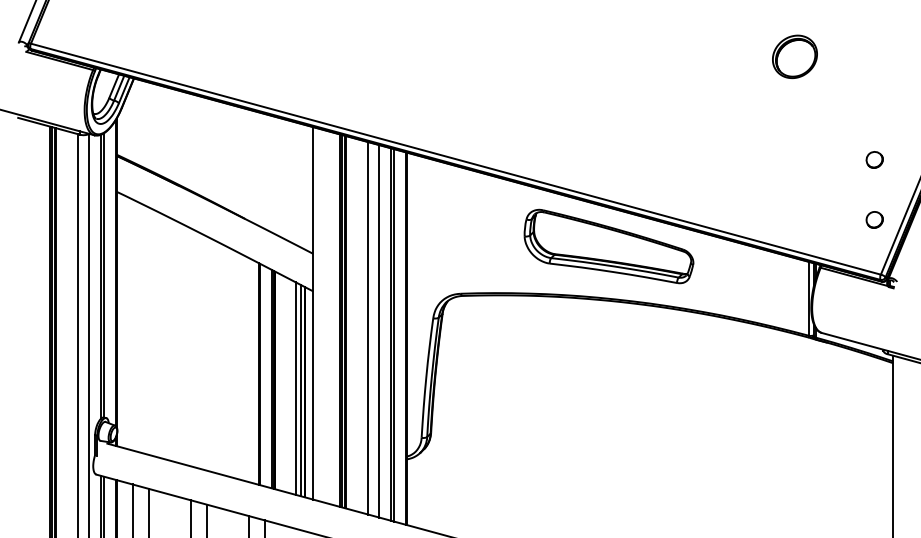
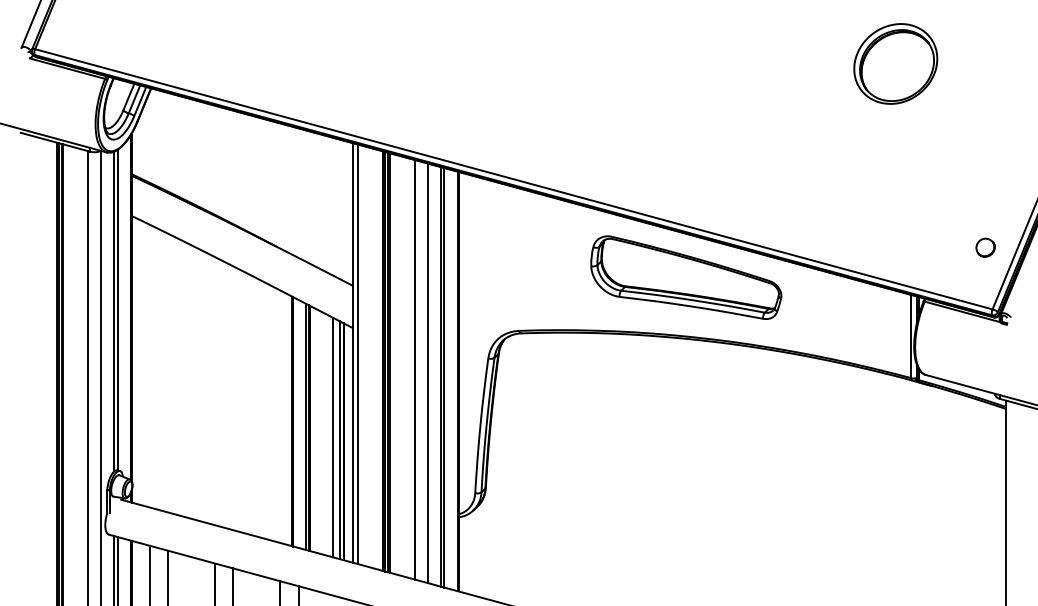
part: (794, 56) -> (895, 63), size x1.67
part: (874, 159) -> (985, 179), removed
line: (317, 314) -> (357, 354), added

